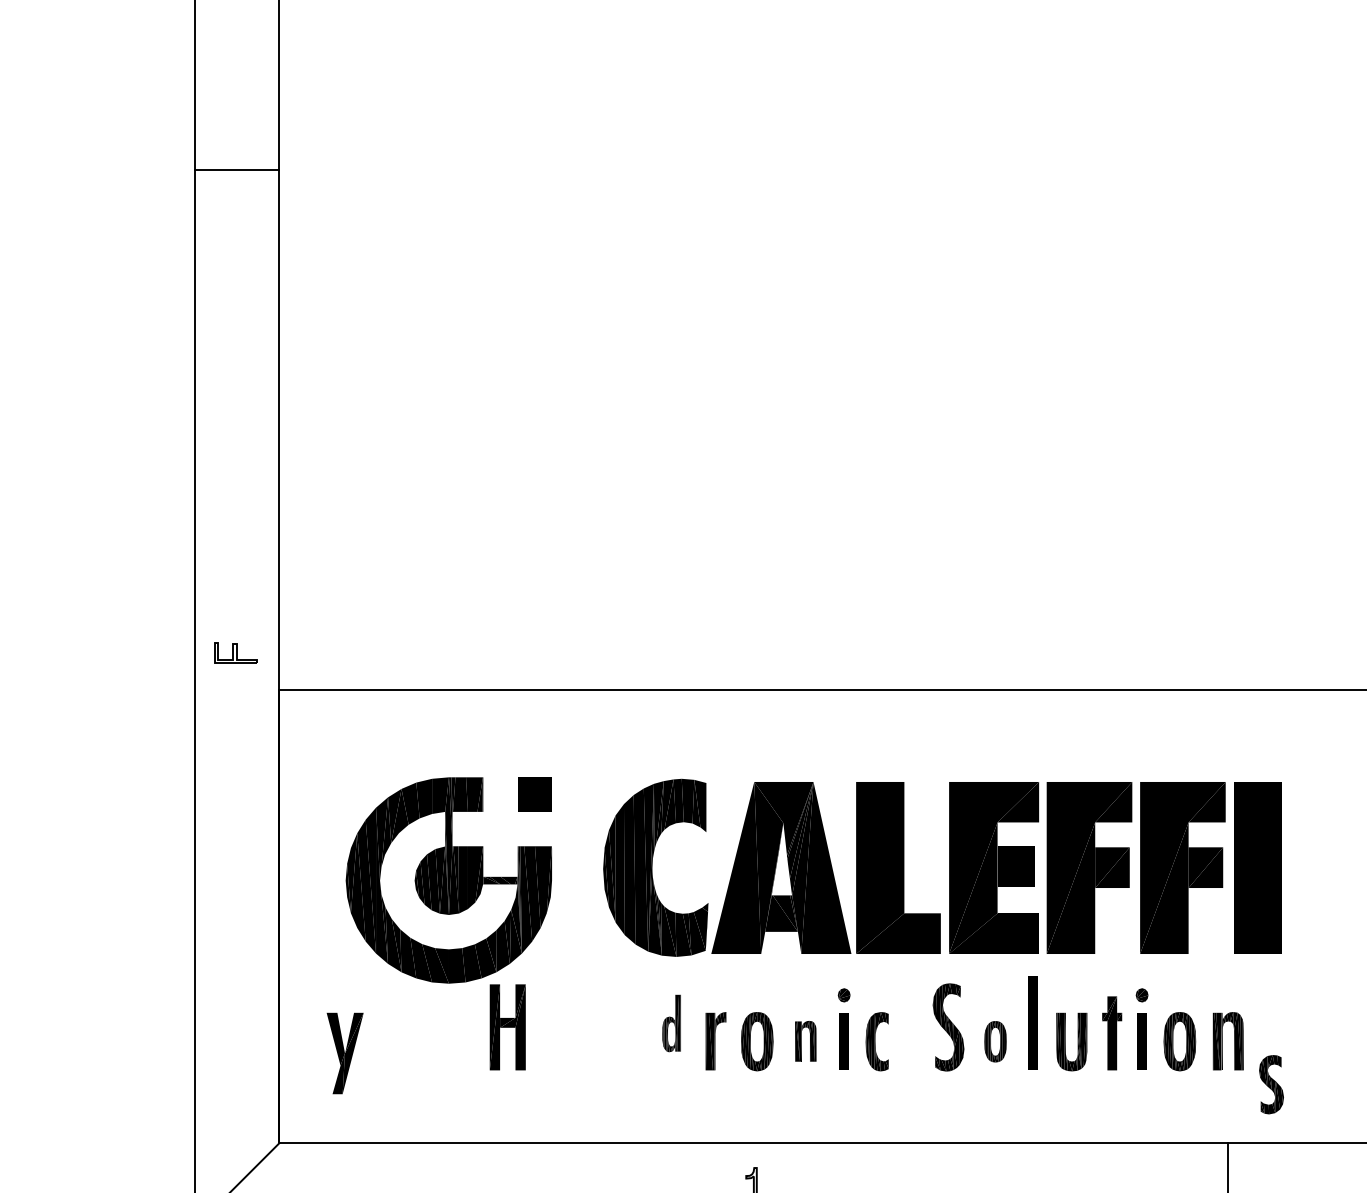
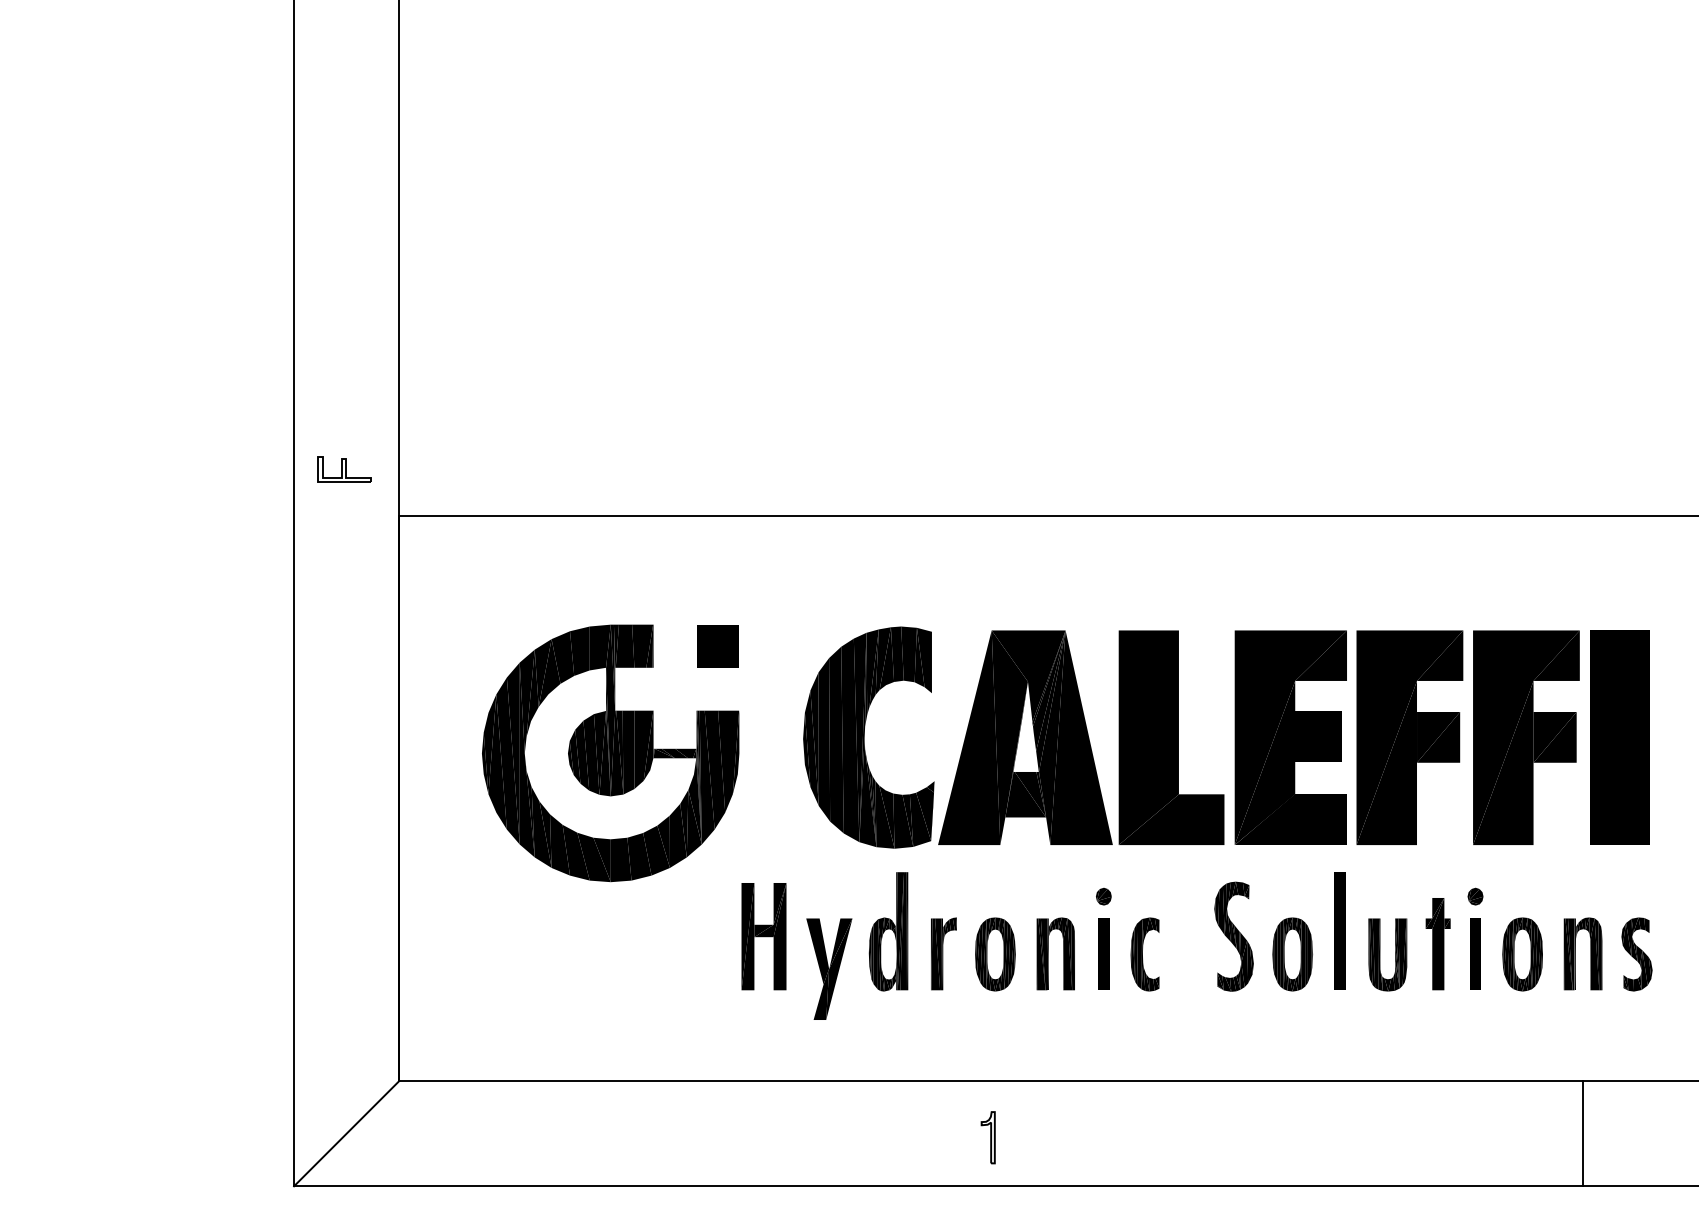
part: (671, 1023) -> (888, 931), size x1.67
part: (507, 1027) -> (763, 936), moved
part: (805, 1041) -> (1055, 954), size x1.43
part: (995, 1041) -> (1292, 954), size x1.43
part: (344, 1053) -> (828, 969), moved
part: (1271, 1084) -> (1636, 954), moved

